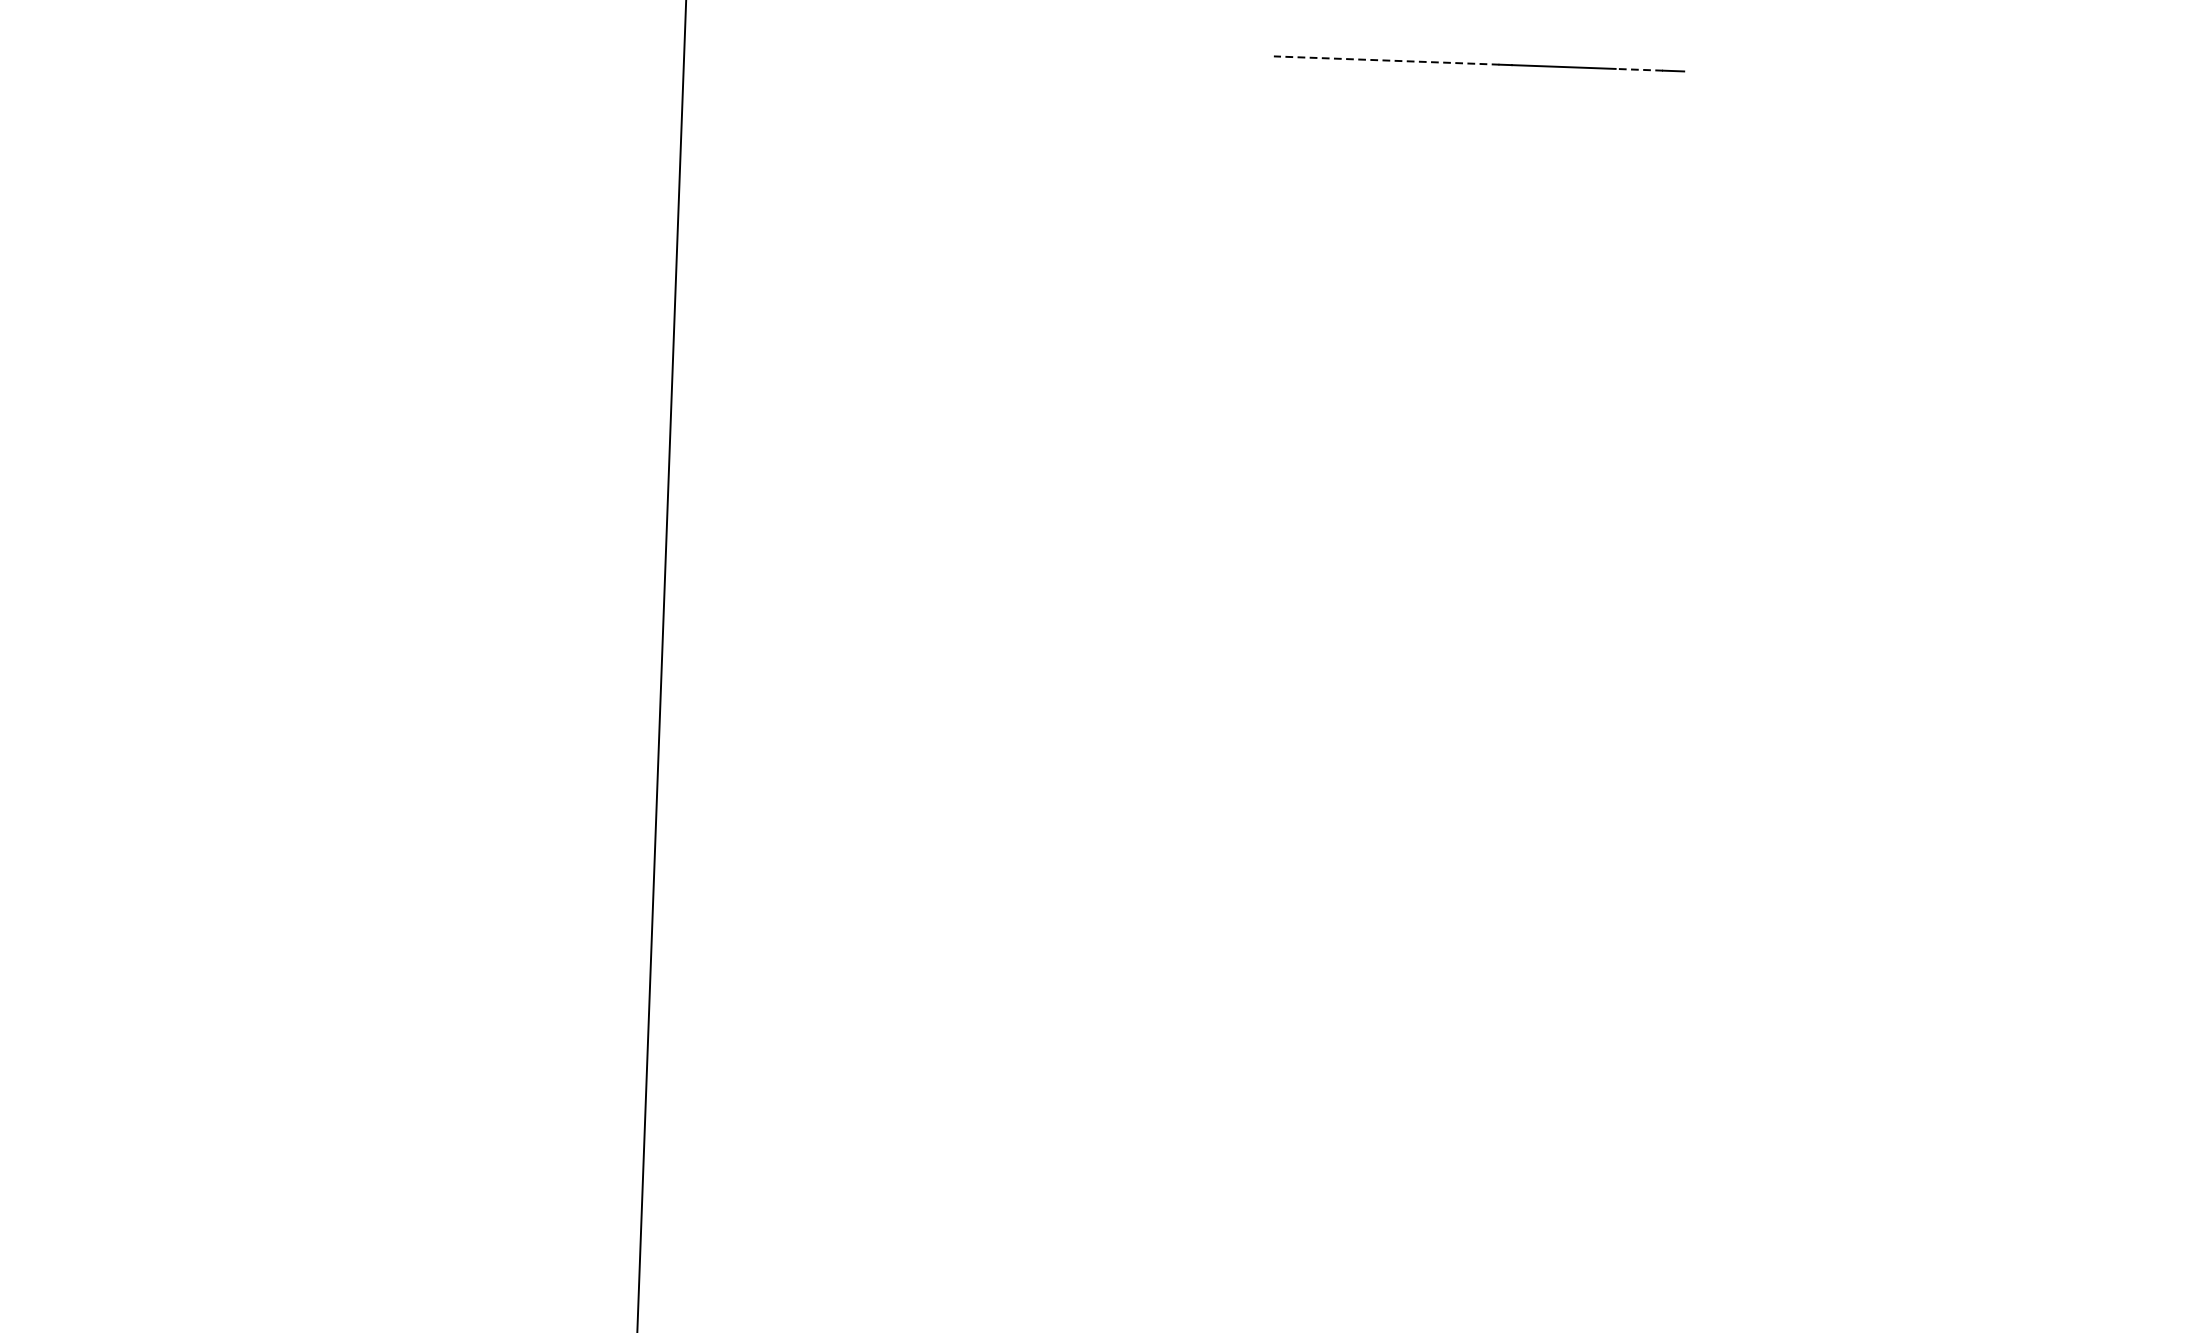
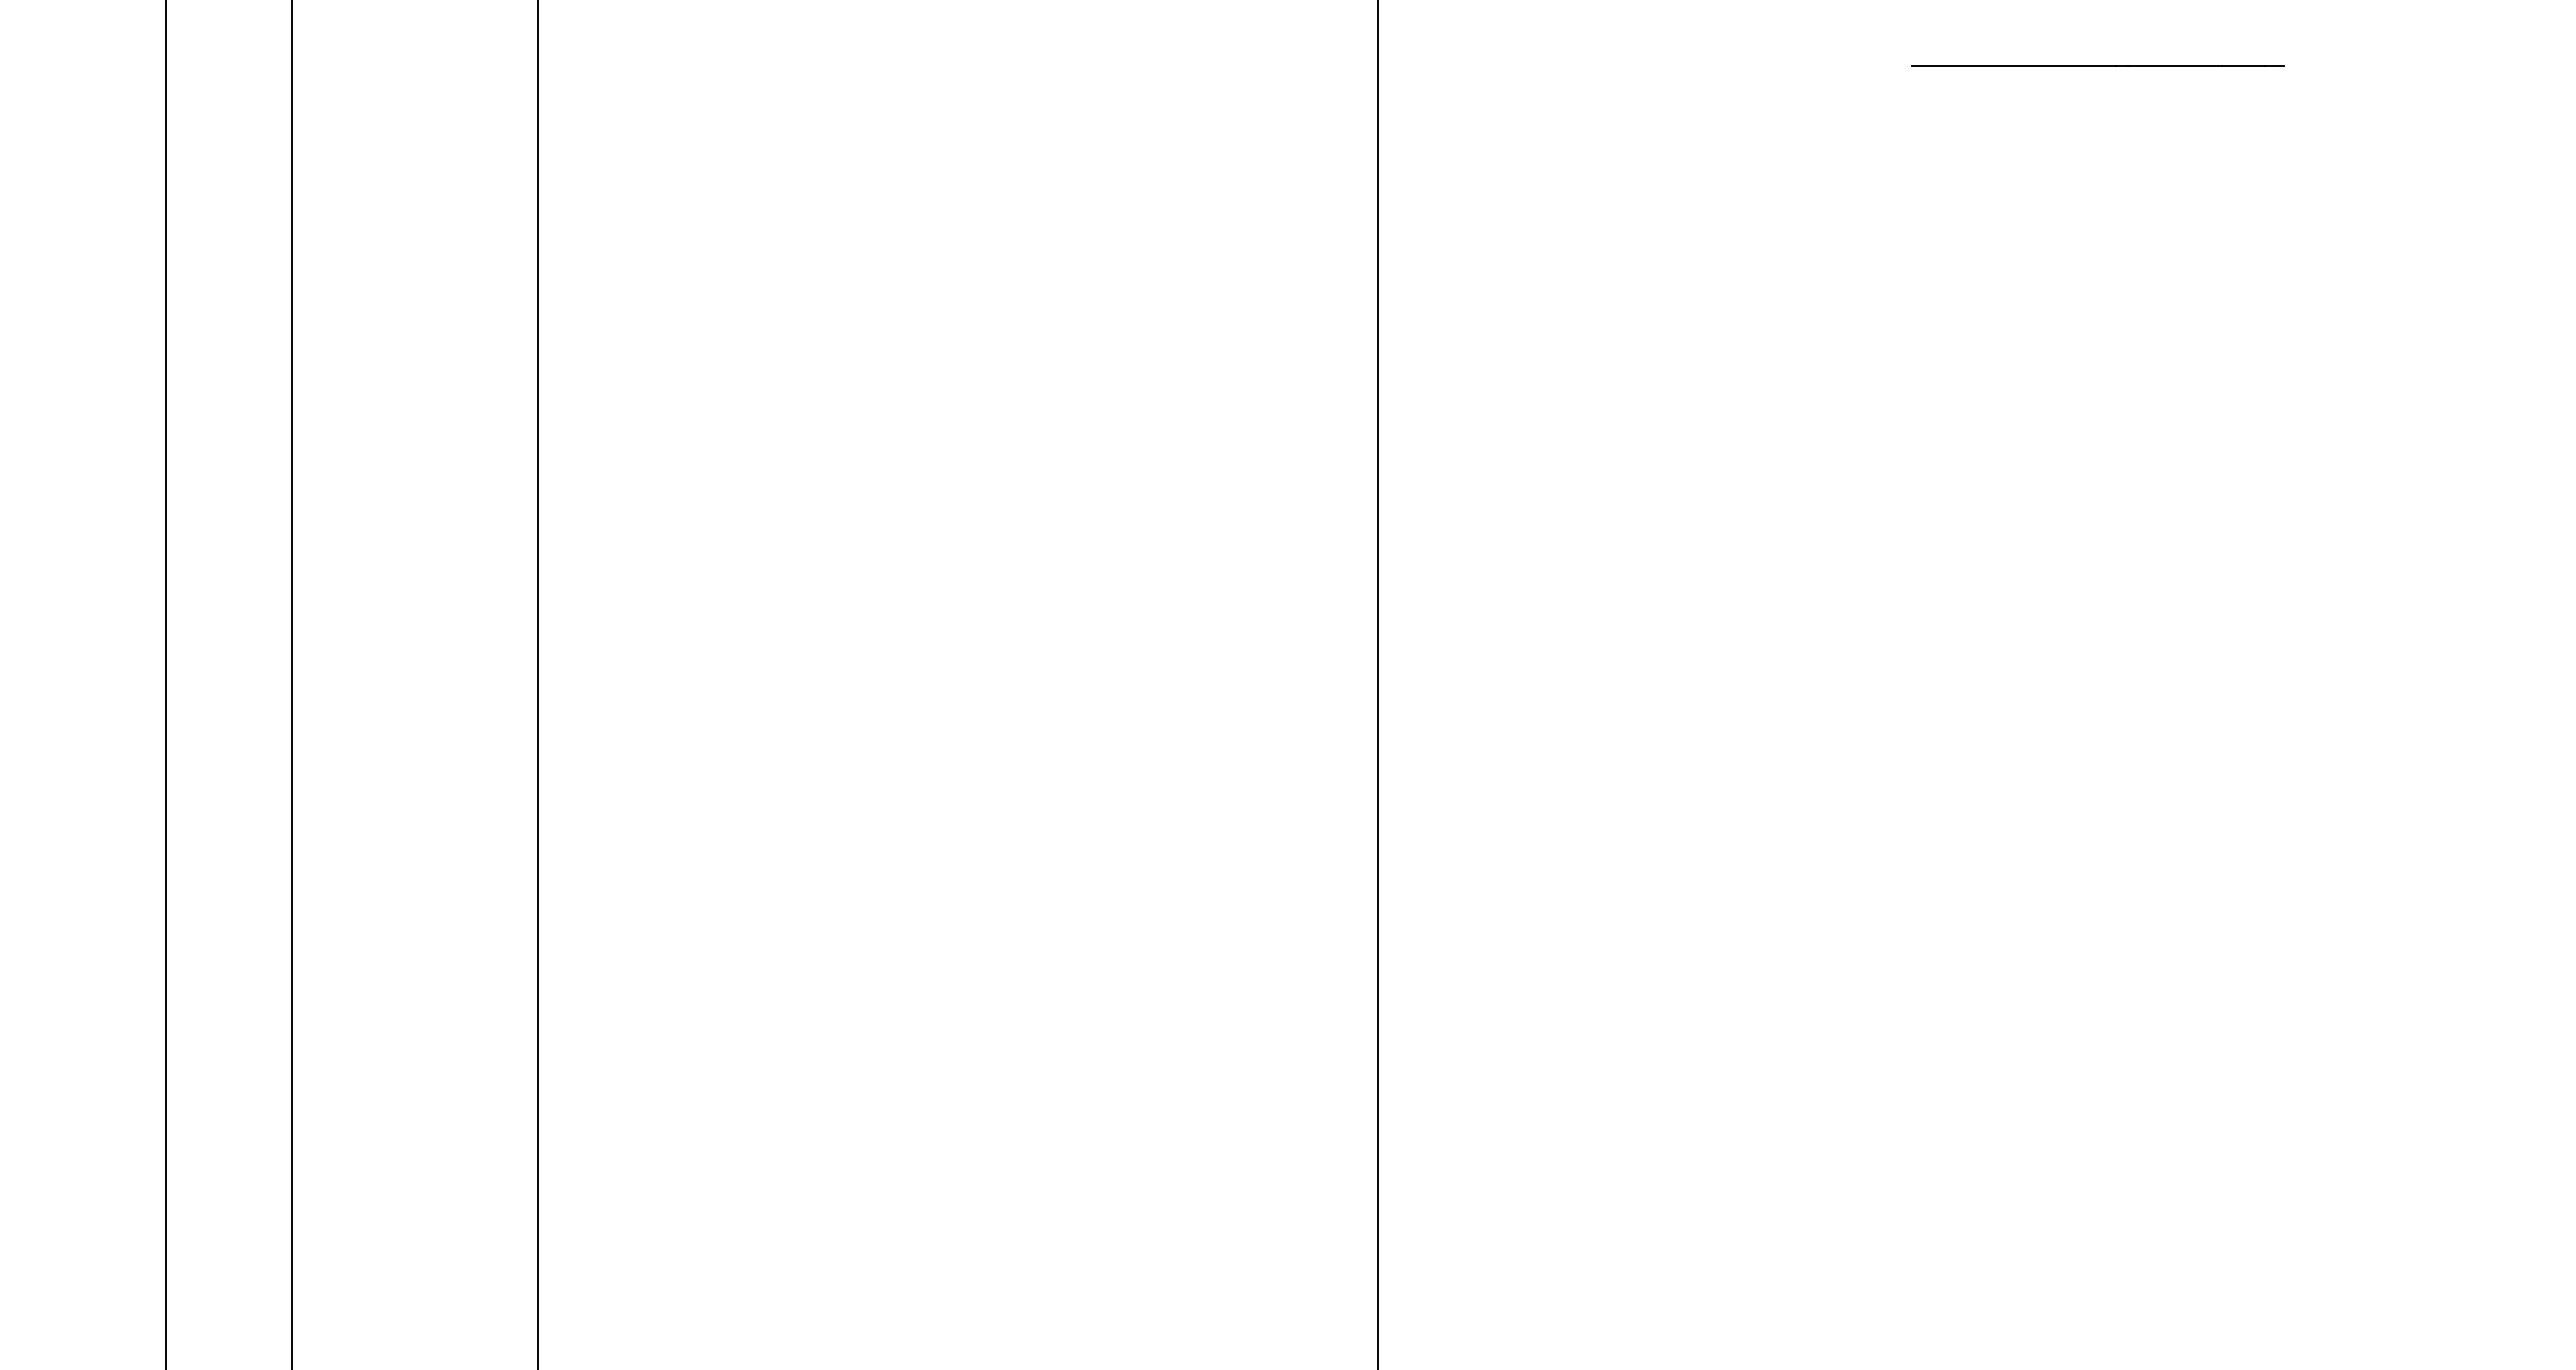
line: (1386, 60) -> (2013, 66), dashed -> solid
line: (1638, 70) -> (2242, 66), dashed -> solid

